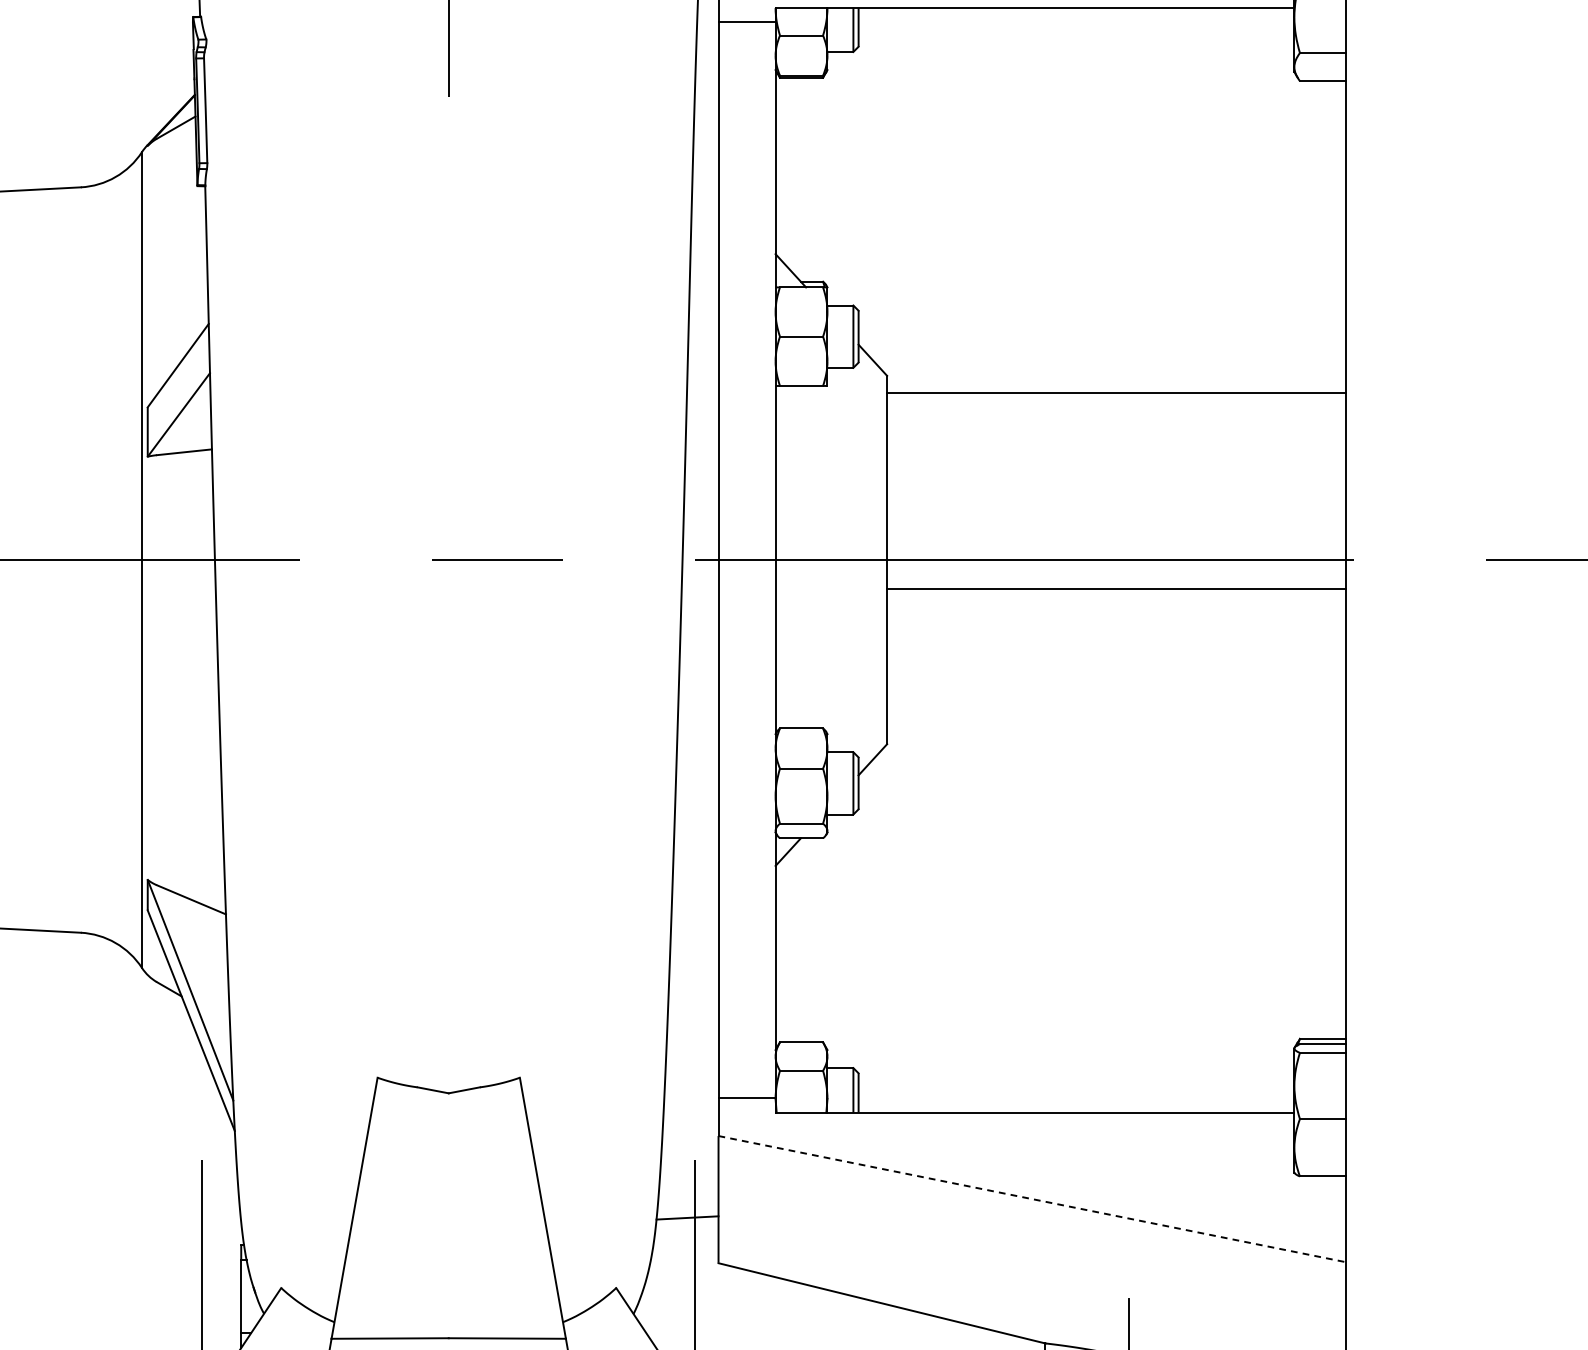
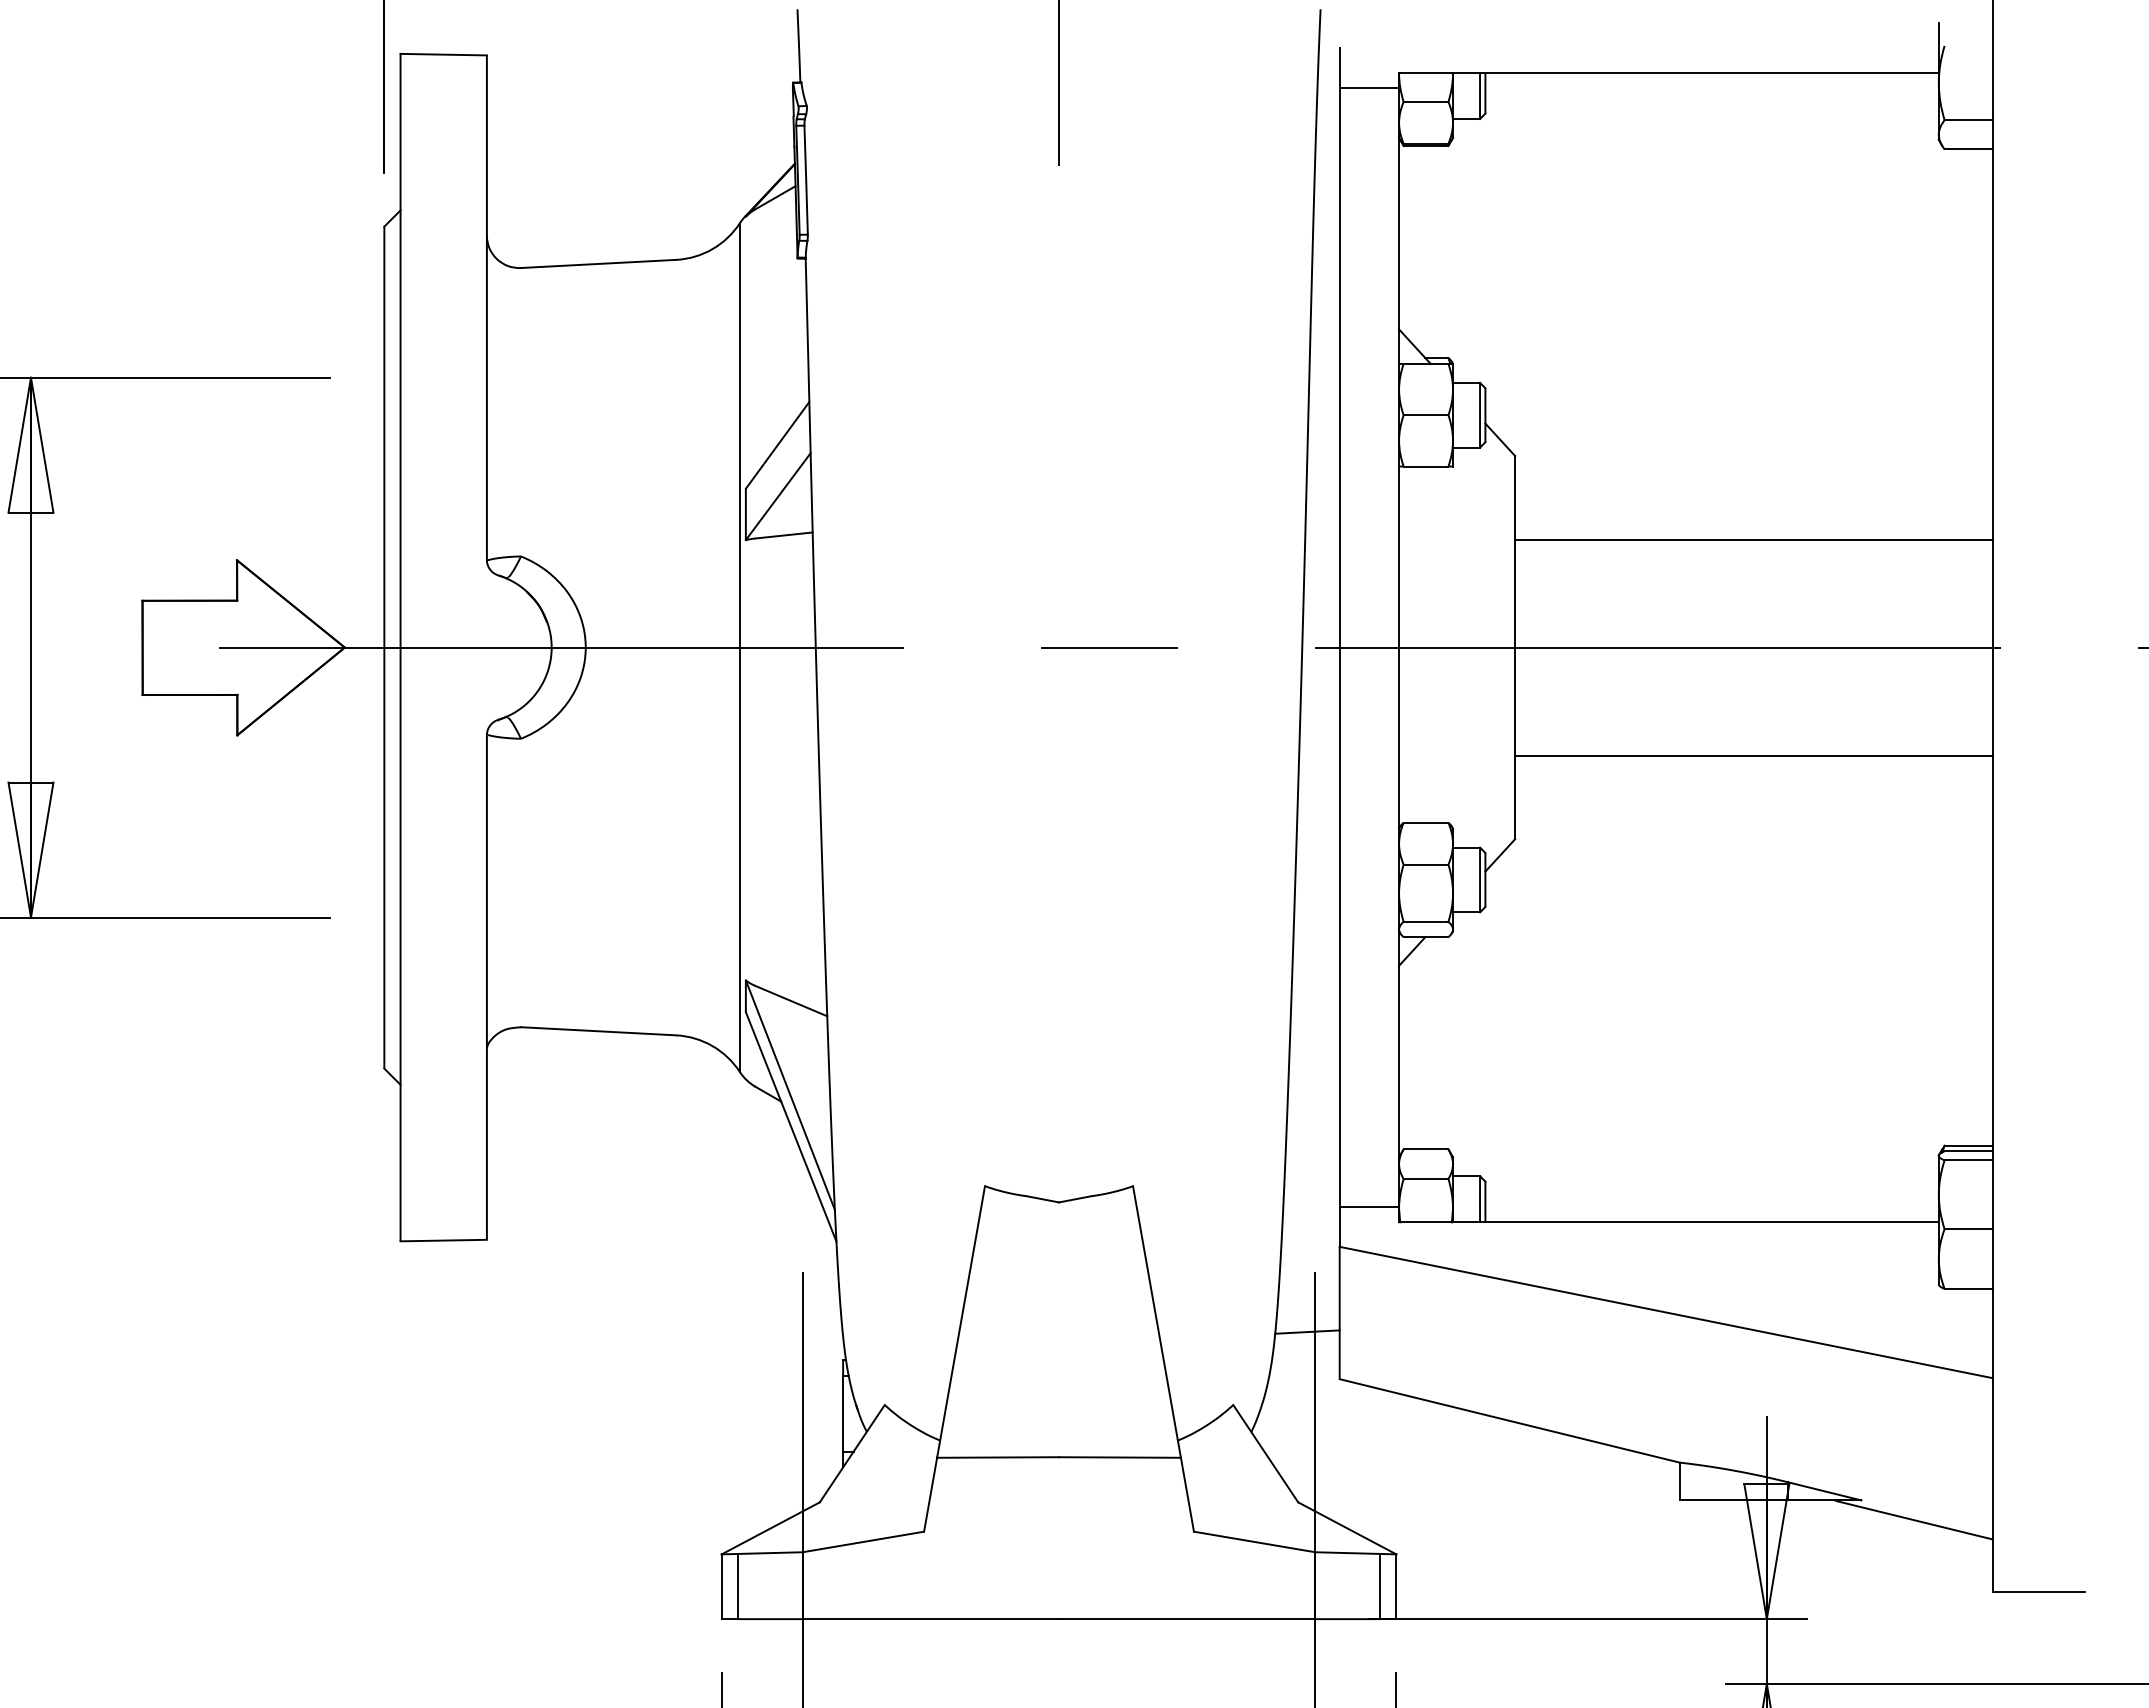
line: (1116, 392) -> (1753, 539), moved
line: (1116, 588) -> (1753, 755), moved
line: (1032, 1199) -> (1666, 1312), dashed -> solid

